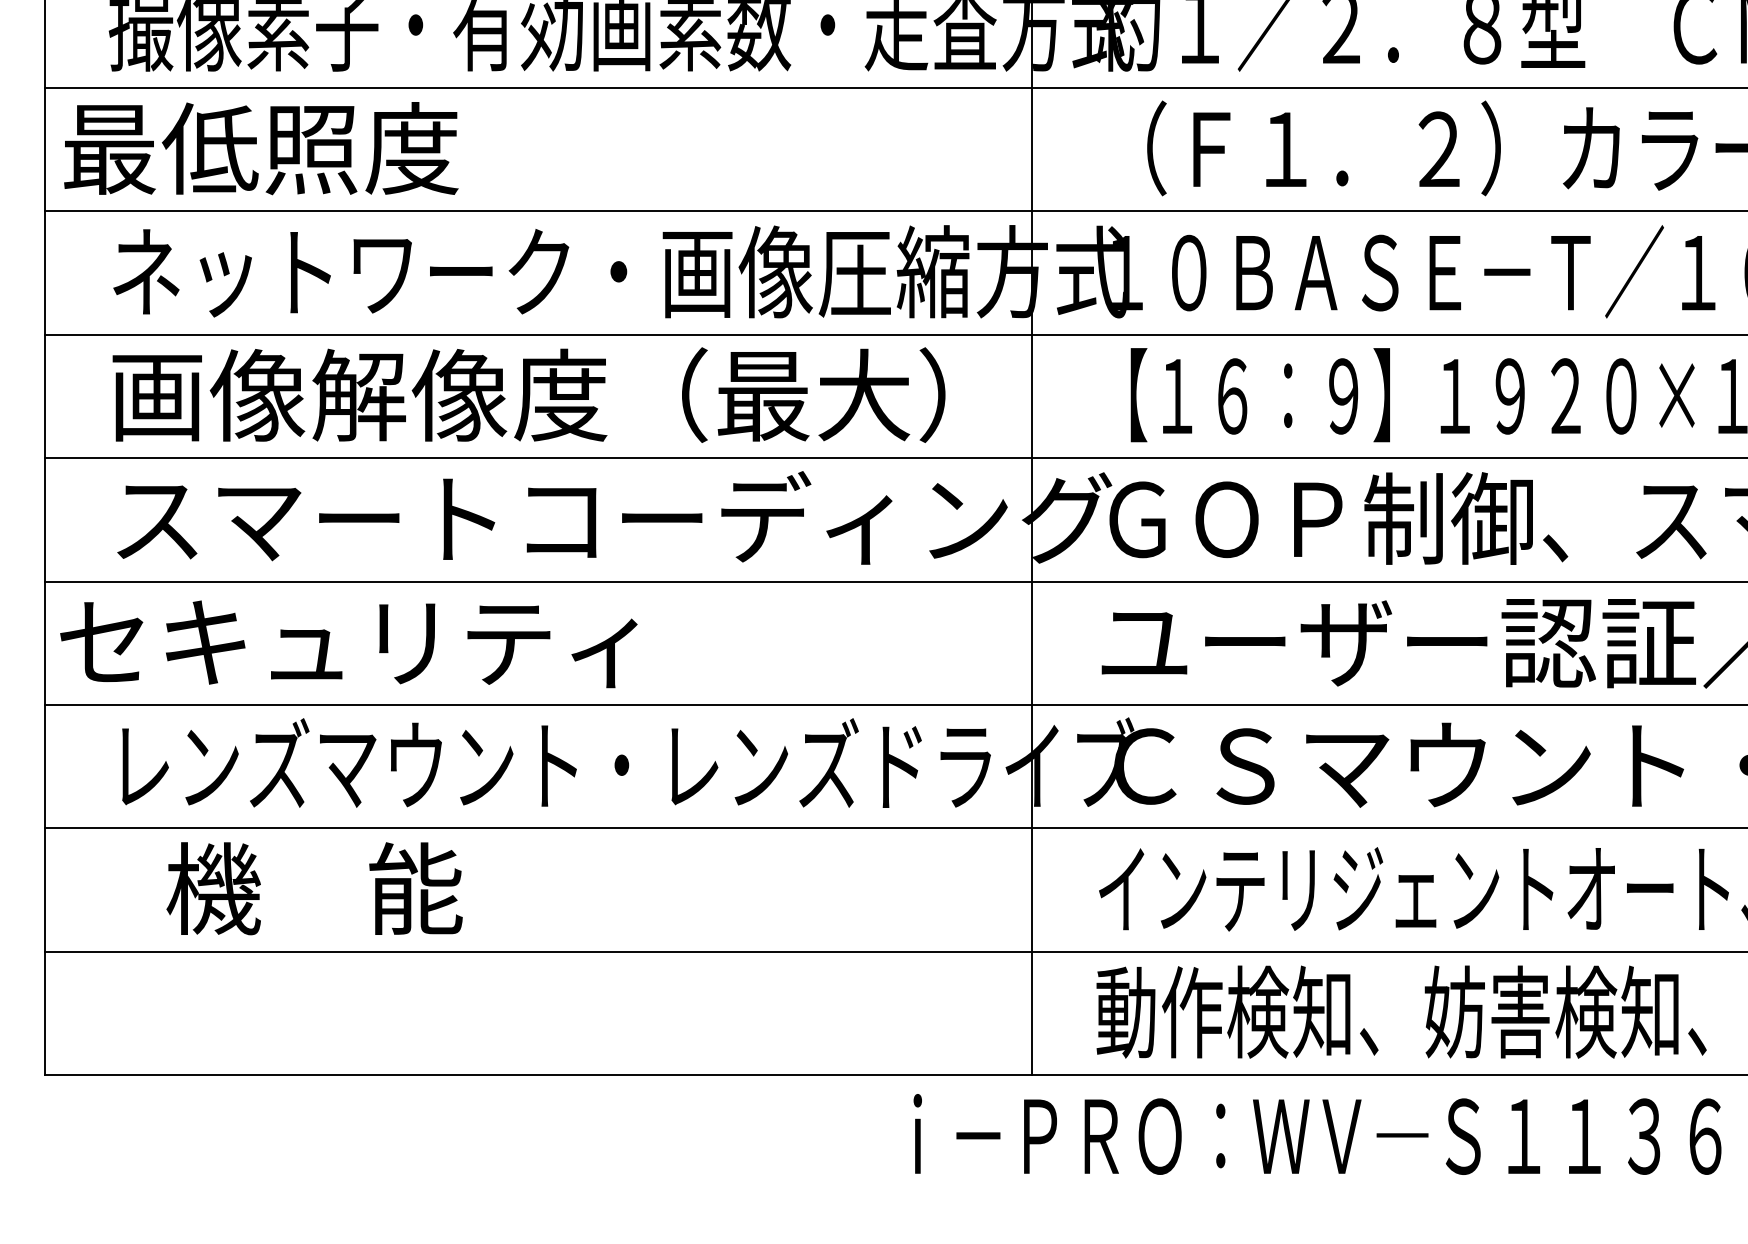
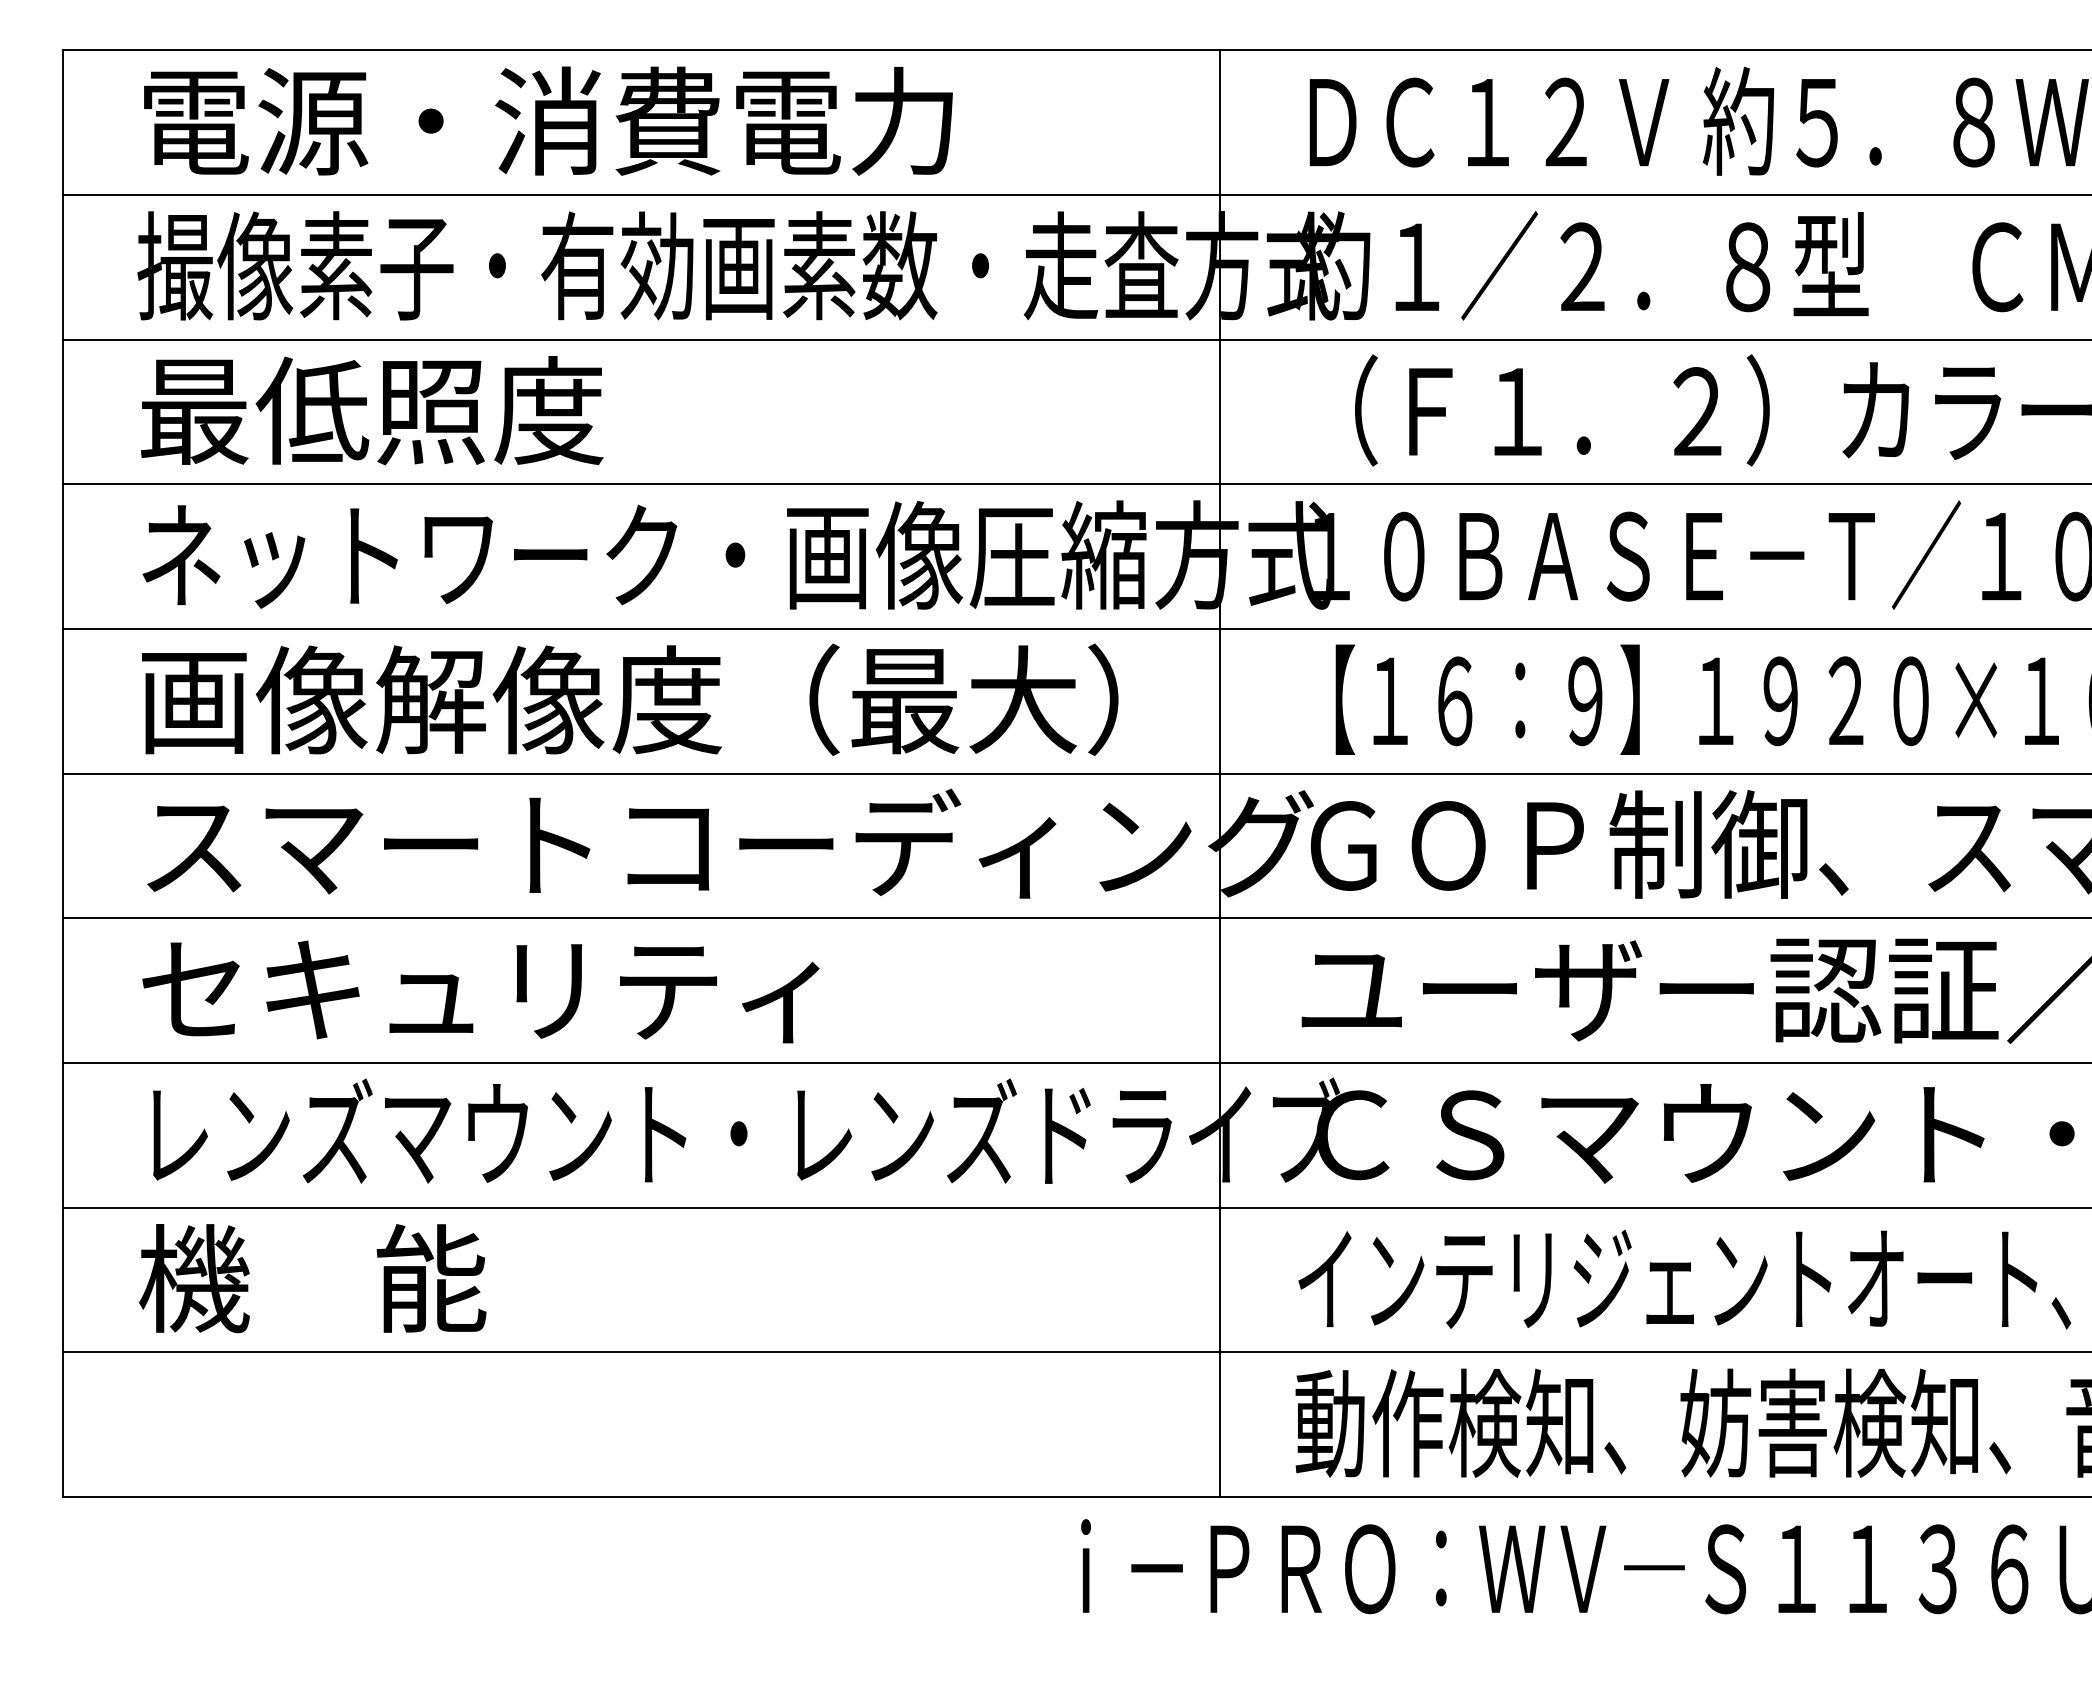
text: (261, 148) -> (372, 410), moved
text: (348, 643) -> (480, 991), moved
text: (314, 888) -> (312, 1278), moved

